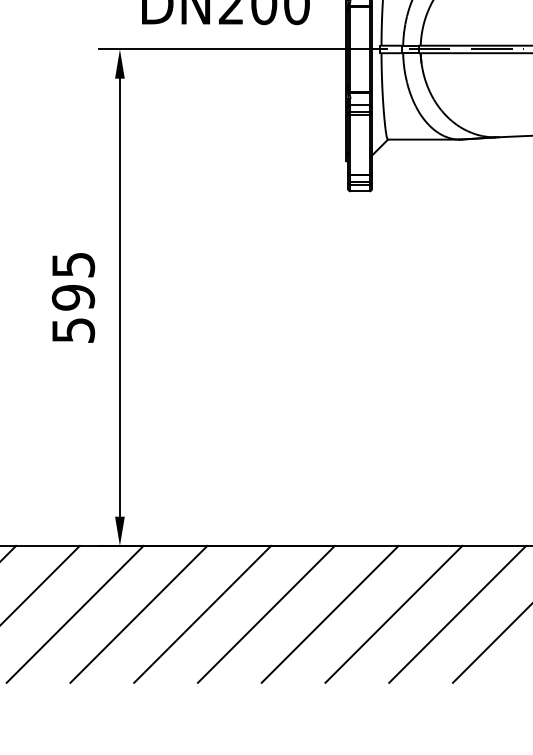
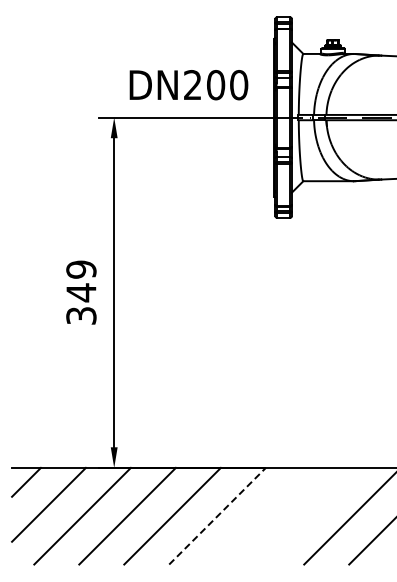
text: (73, 297) -> (81, 292), 595 -> 349
line: (266, 613) -> (217, 515), solid -> dashed
line: (330, 613) -> (262, 515), removed
line: (393, 613) -> (307, 515), removed

